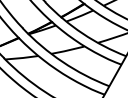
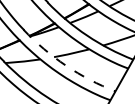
arc: (62, 61) -> (65, 65), solid -> dashed

